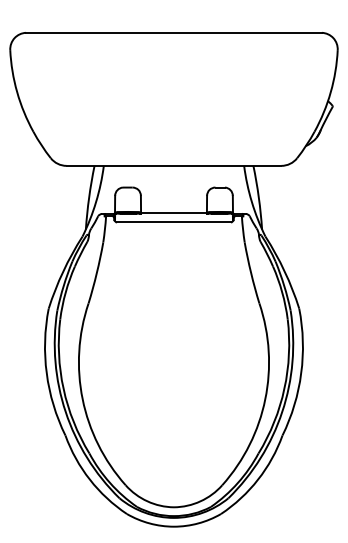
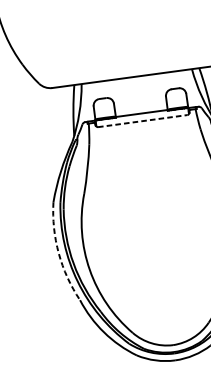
line: (173, 222) -> (142, 121), solid -> dashed
arc: (46, 373) -> (58, 253), solid -> dashed

